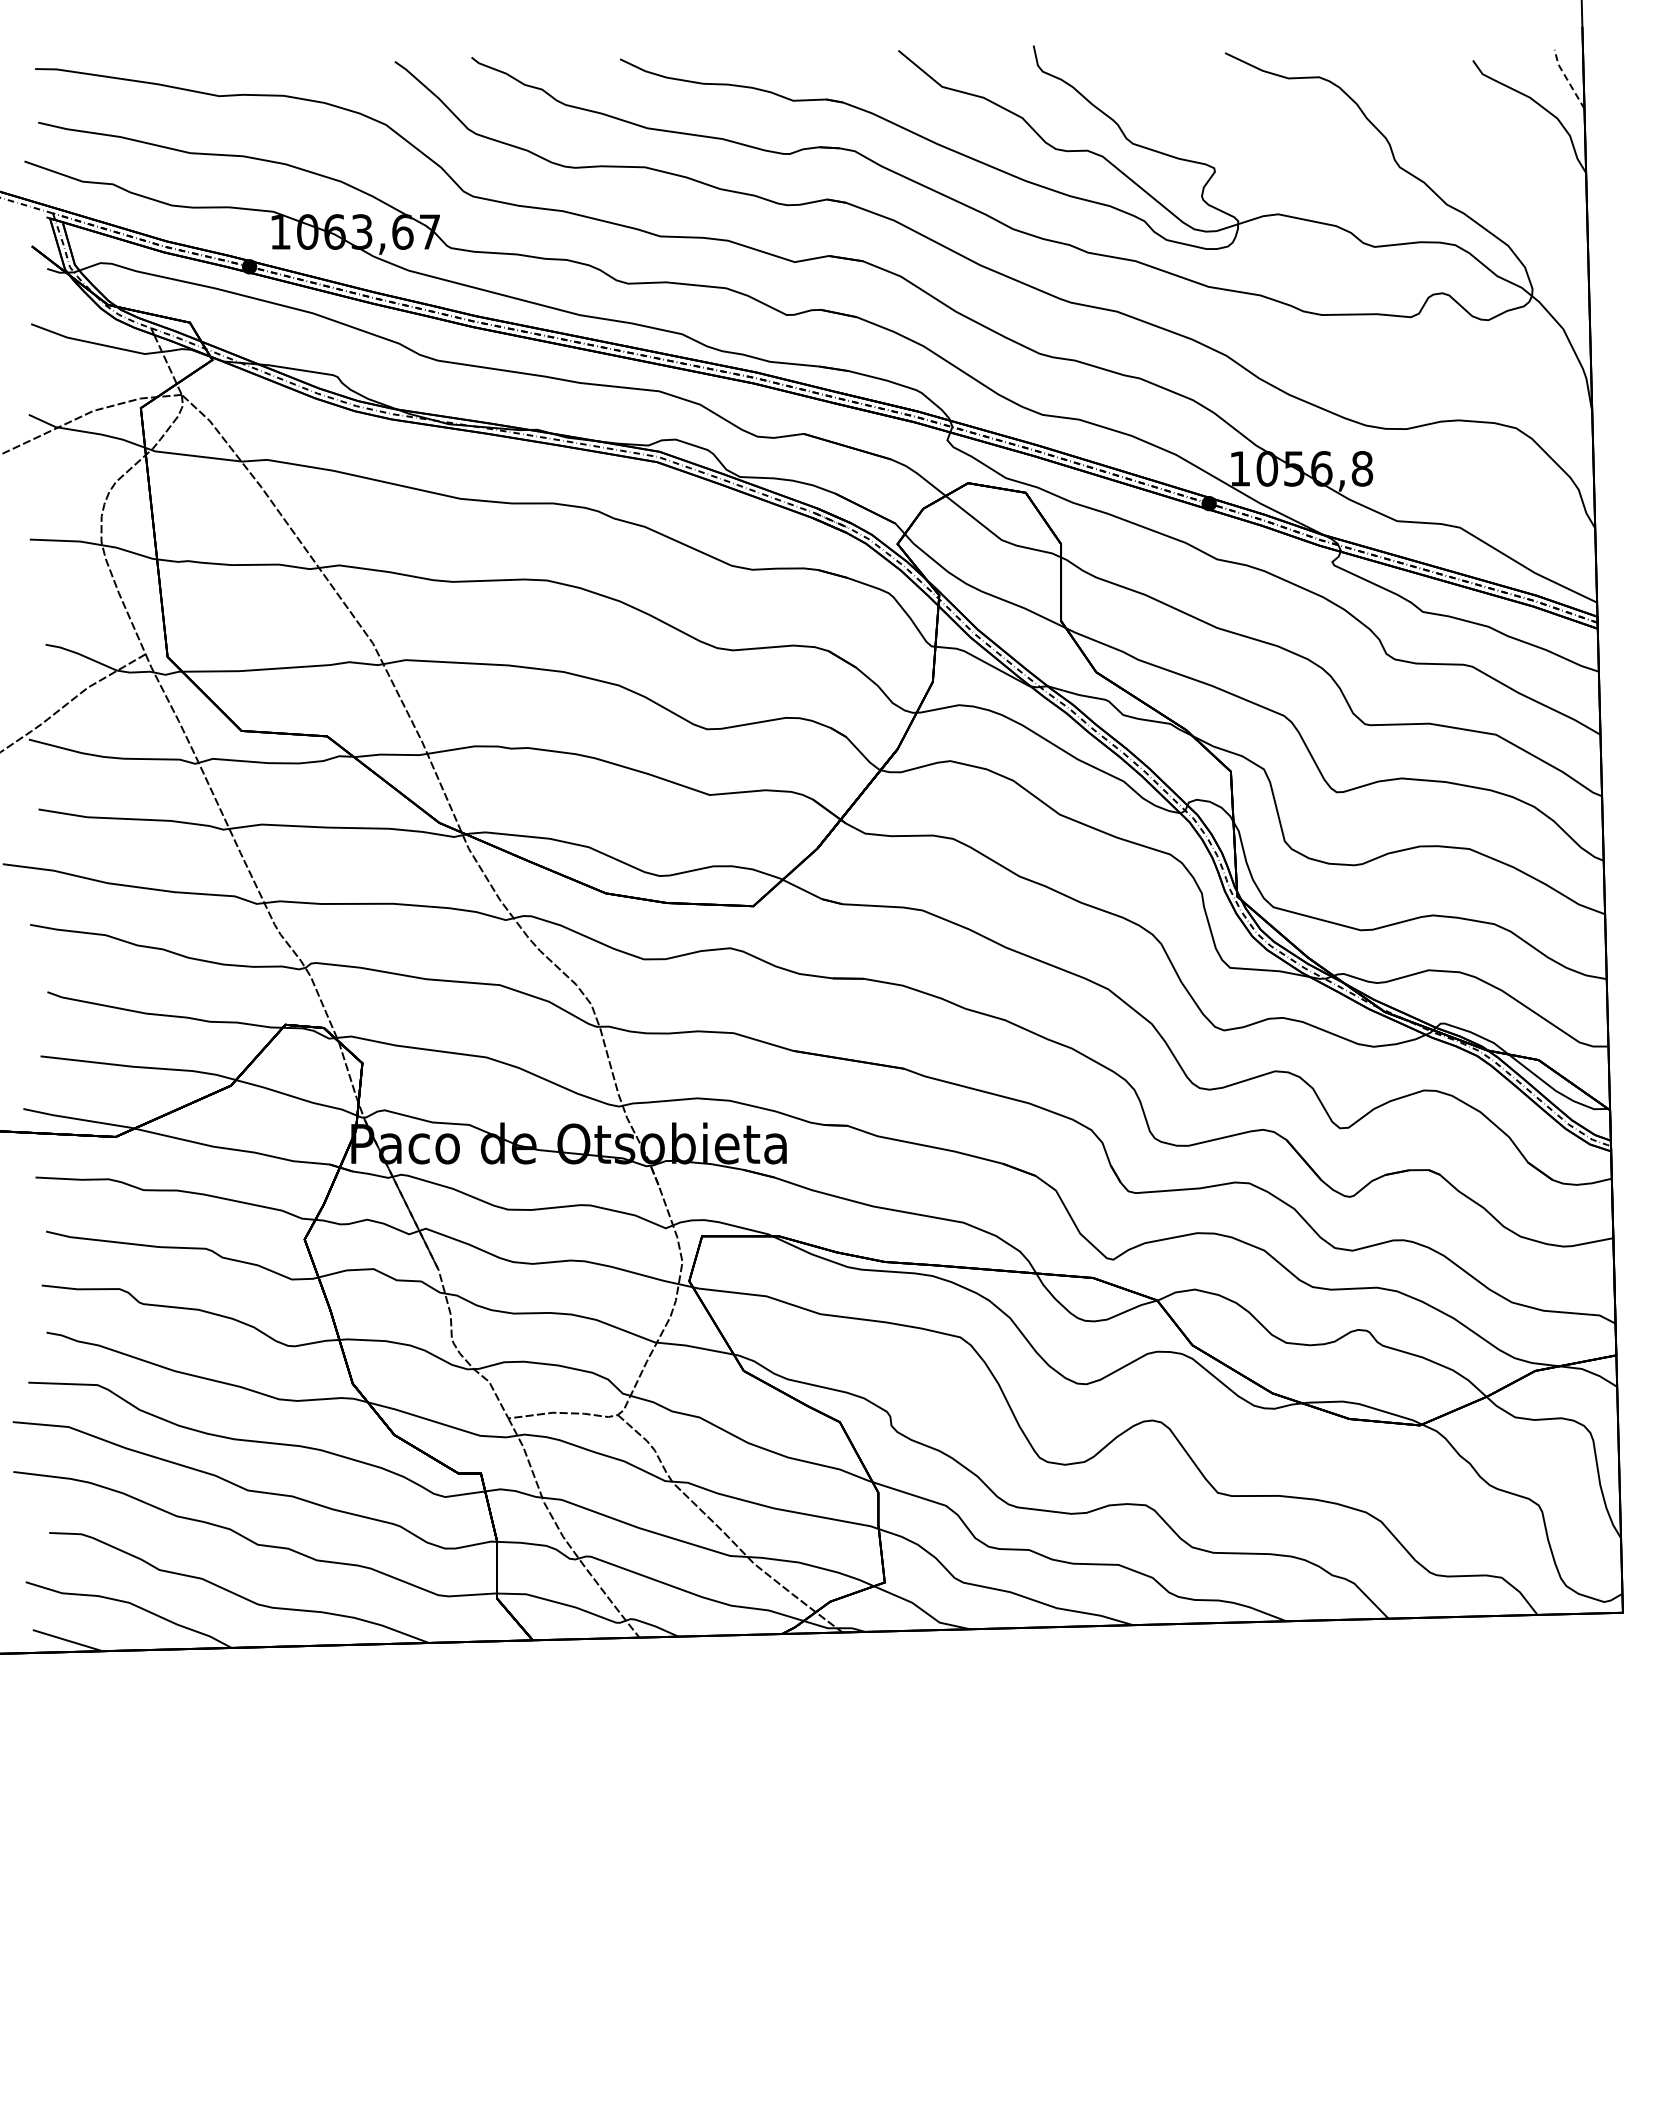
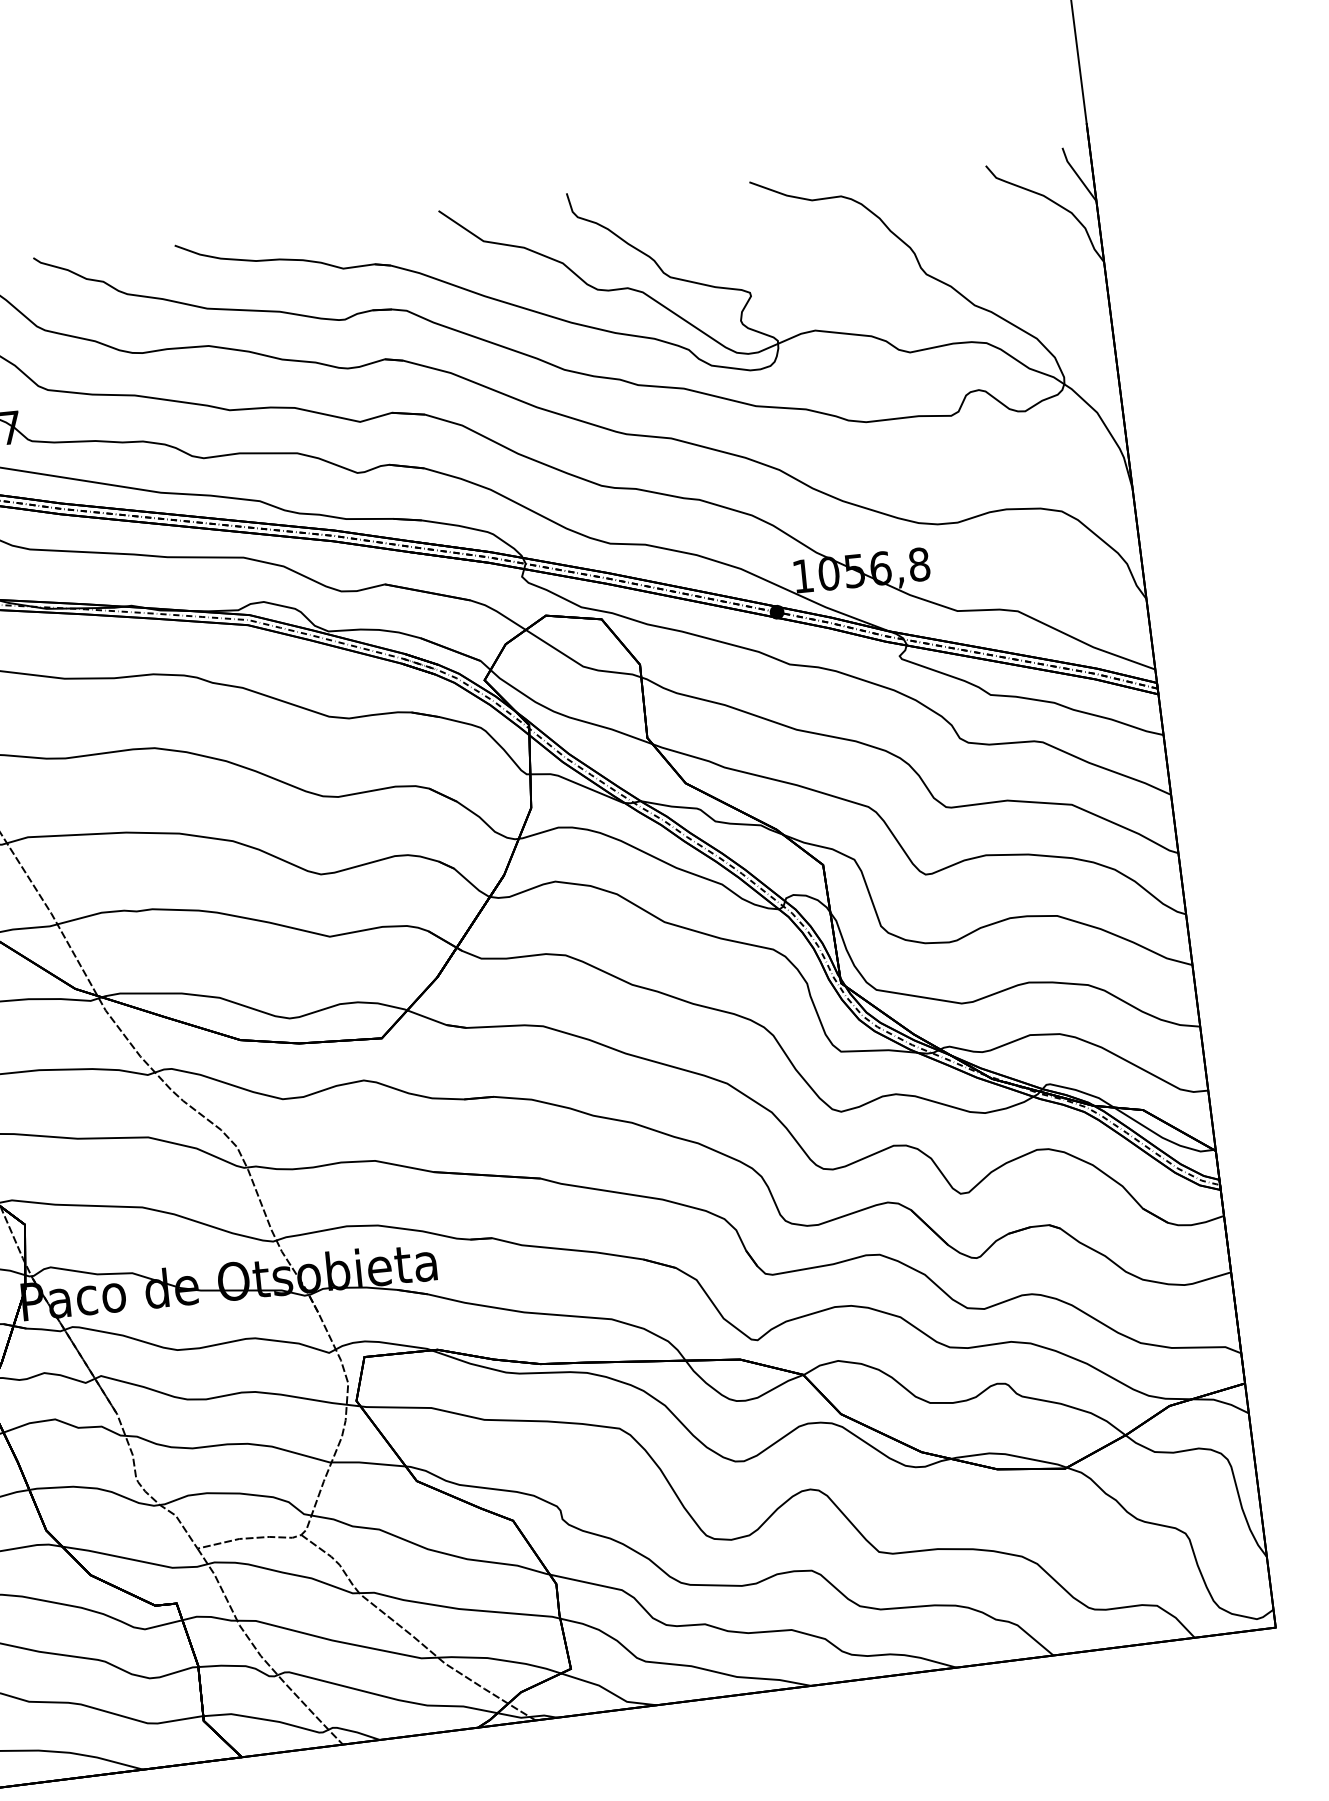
line: (1566, 78) -> (1076, 174), dashed -> solid

